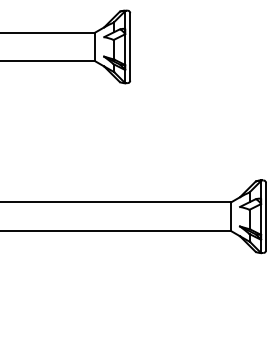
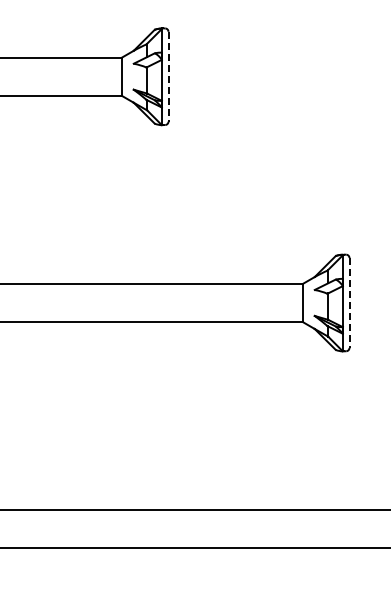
line: (130, 46) -> (168, 76), solid -> dashed
line: (266, 216) -> (349, 302), solid -> dashed

